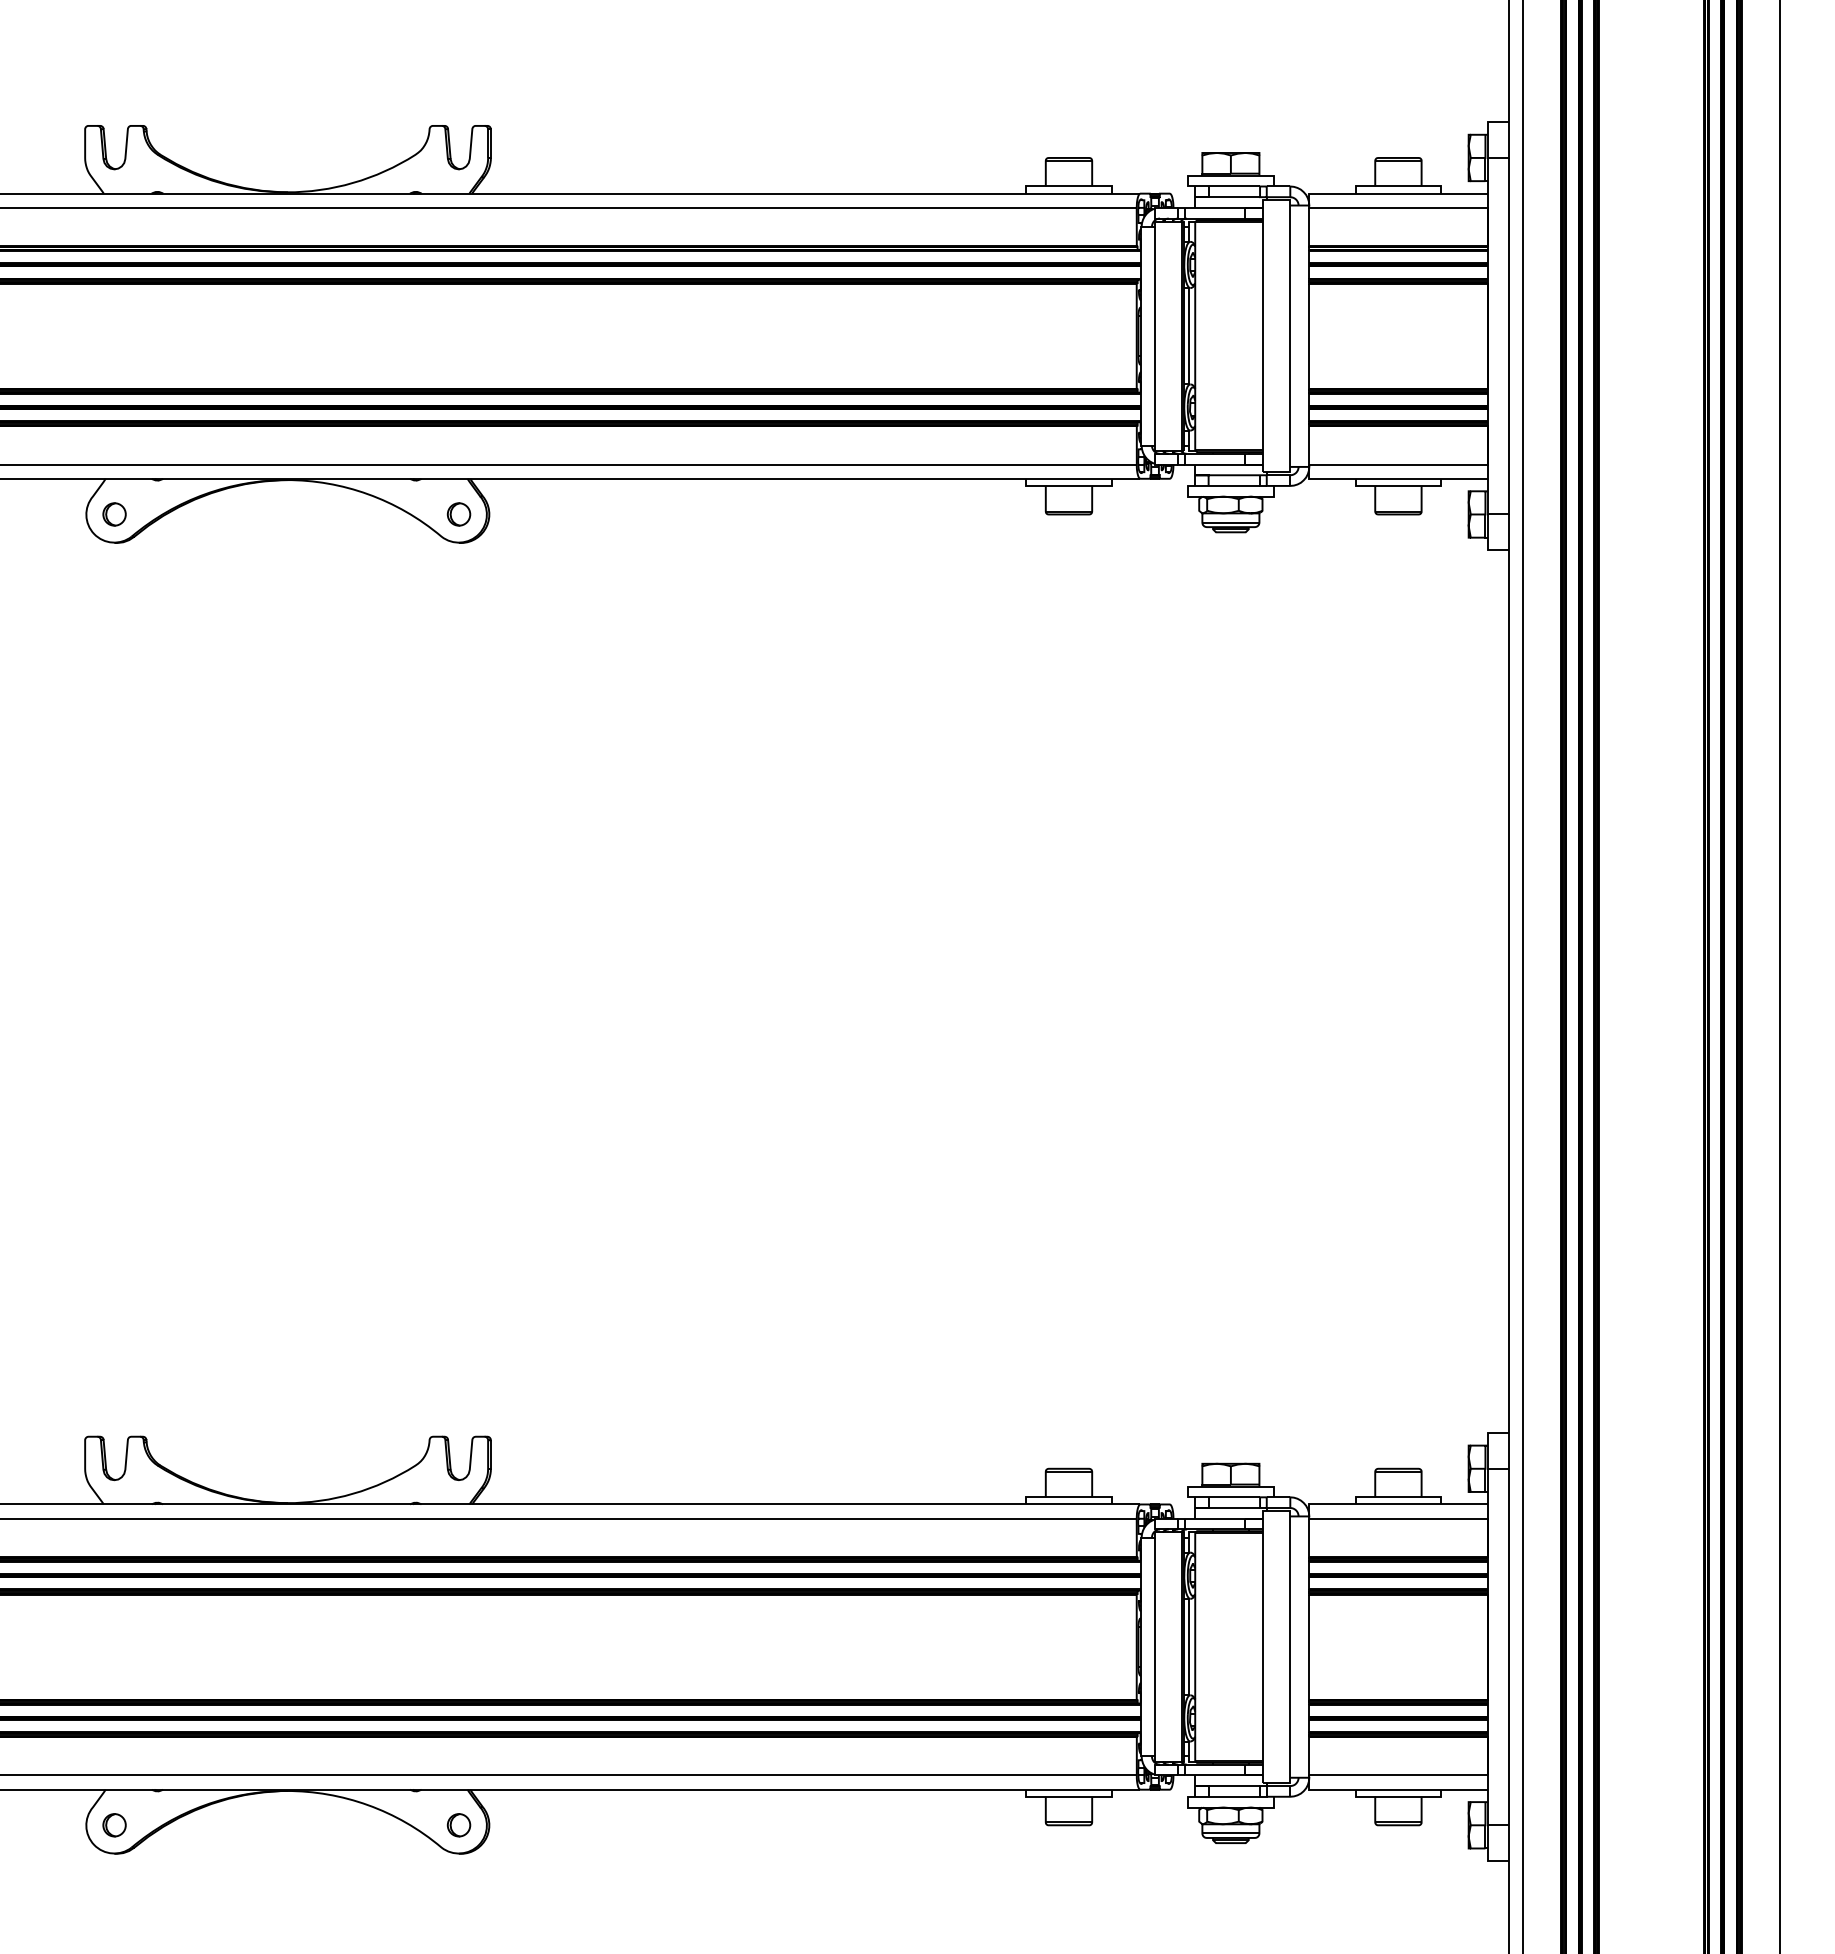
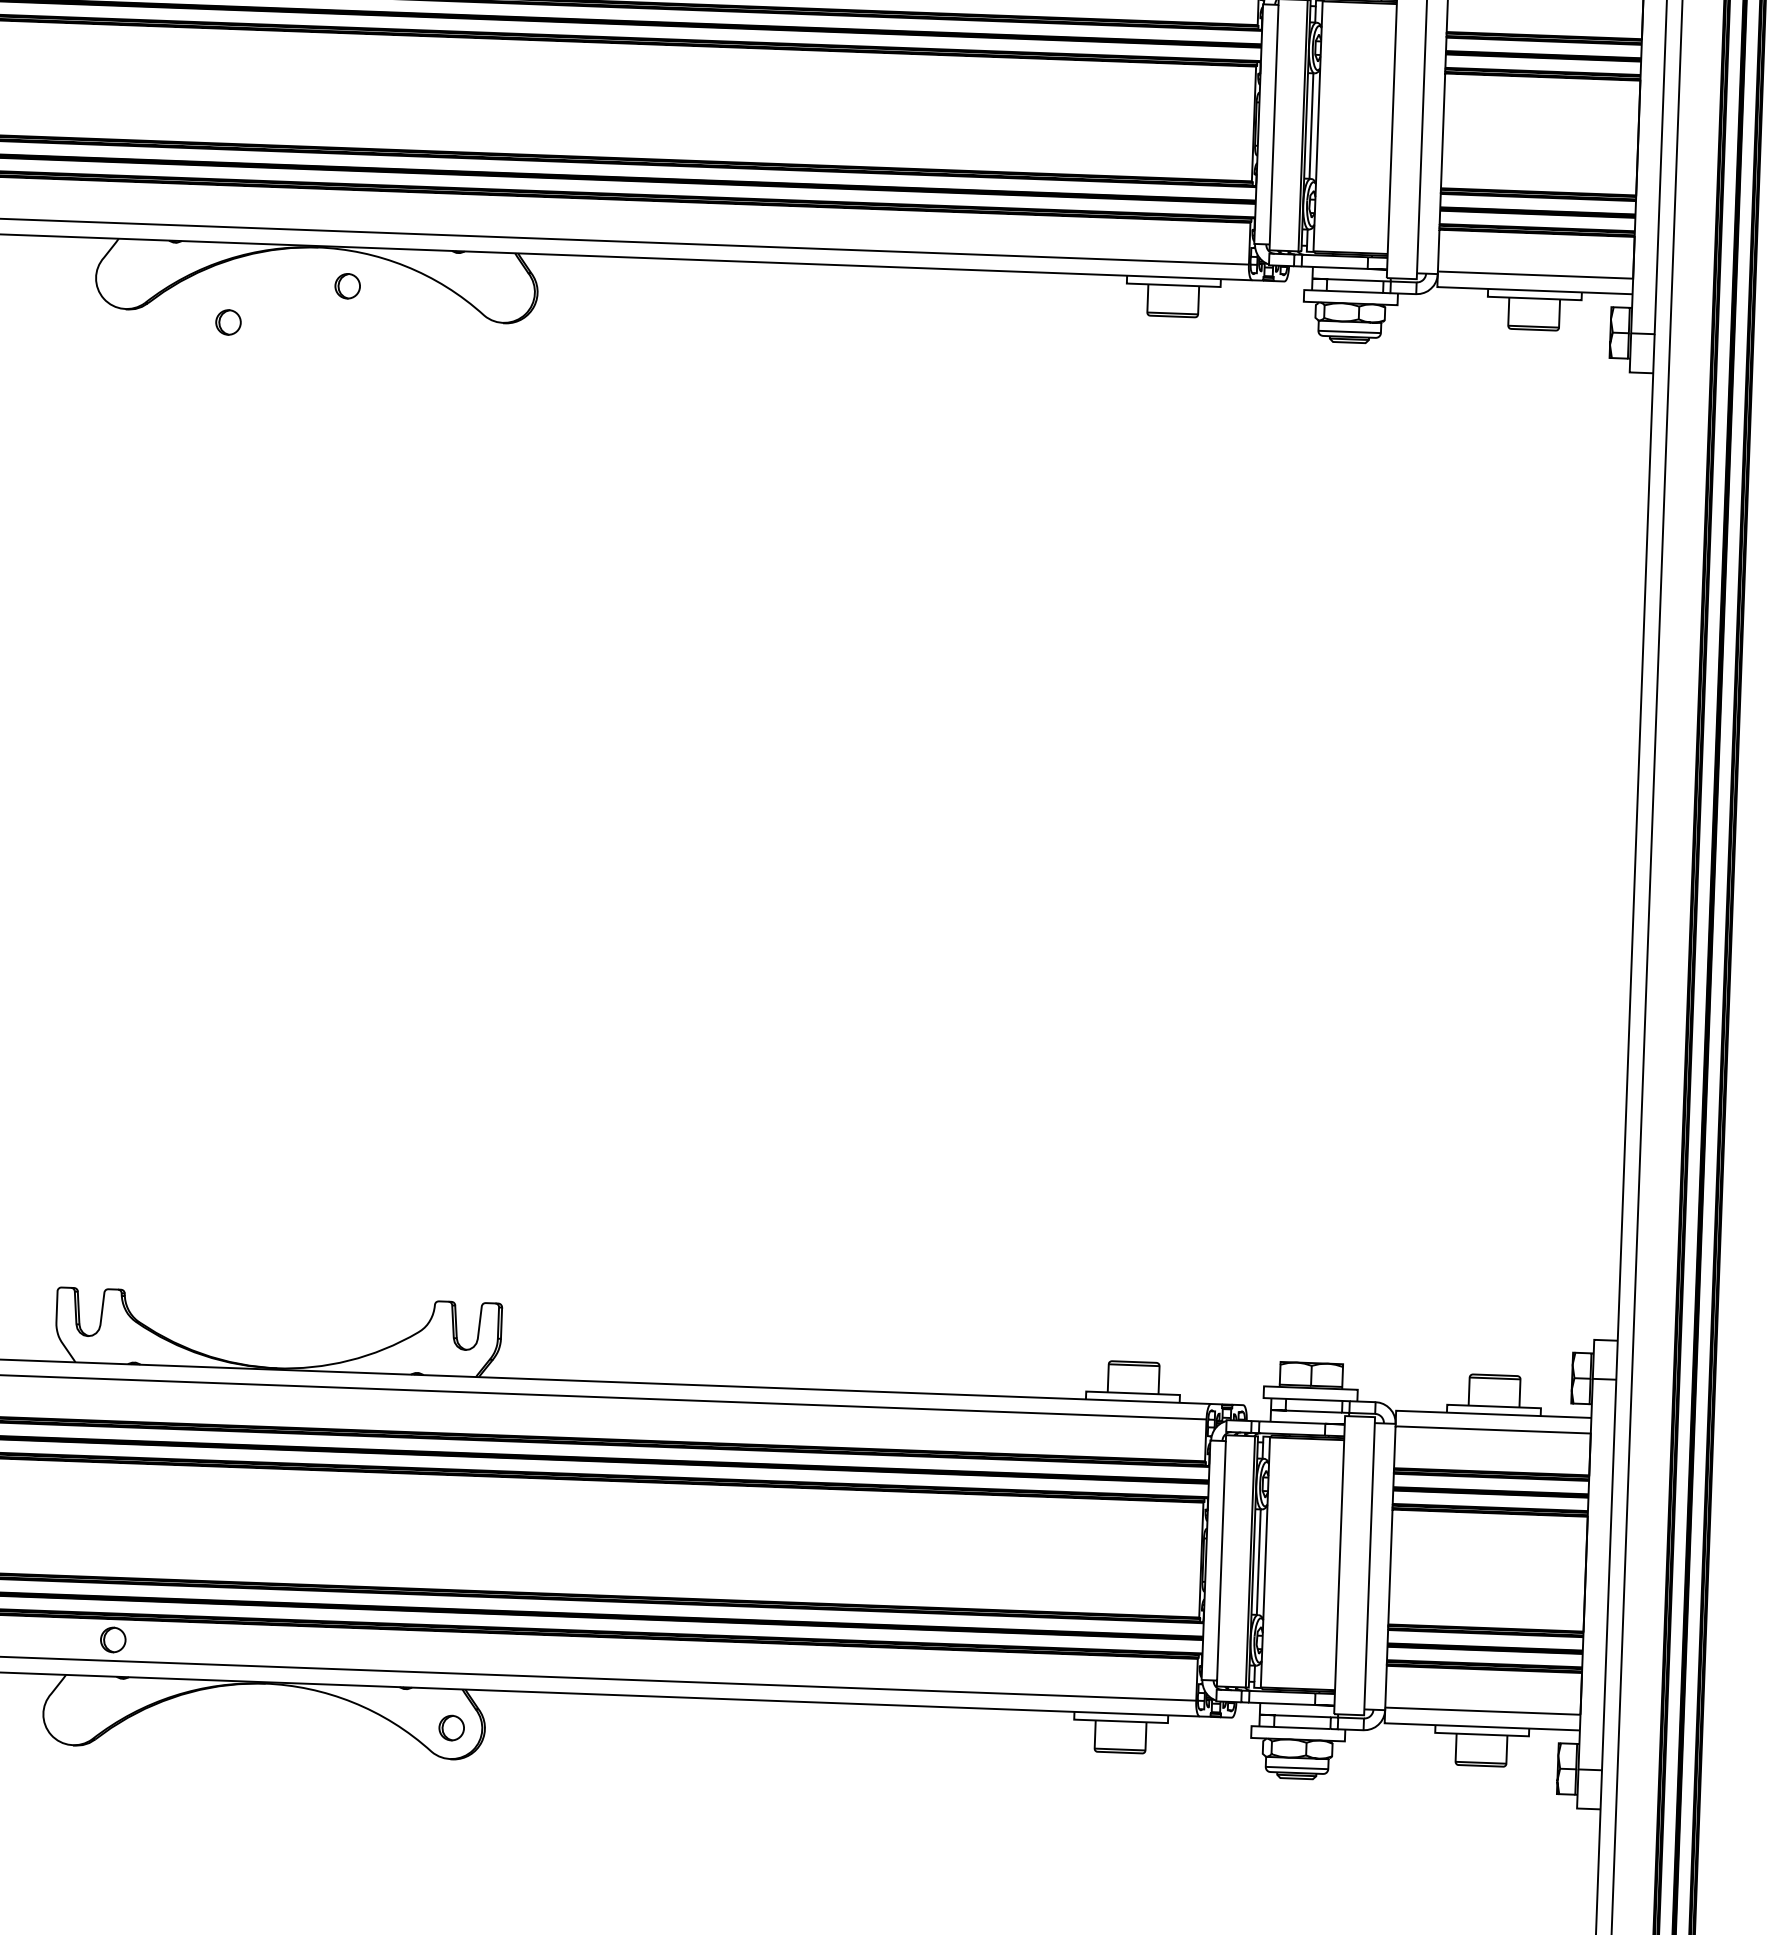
part: (114, 514) -> (228, 322), moved
part: (458, 514) -> (347, 286), moved
part: (114, 1825) -> (113, 1640), moved

